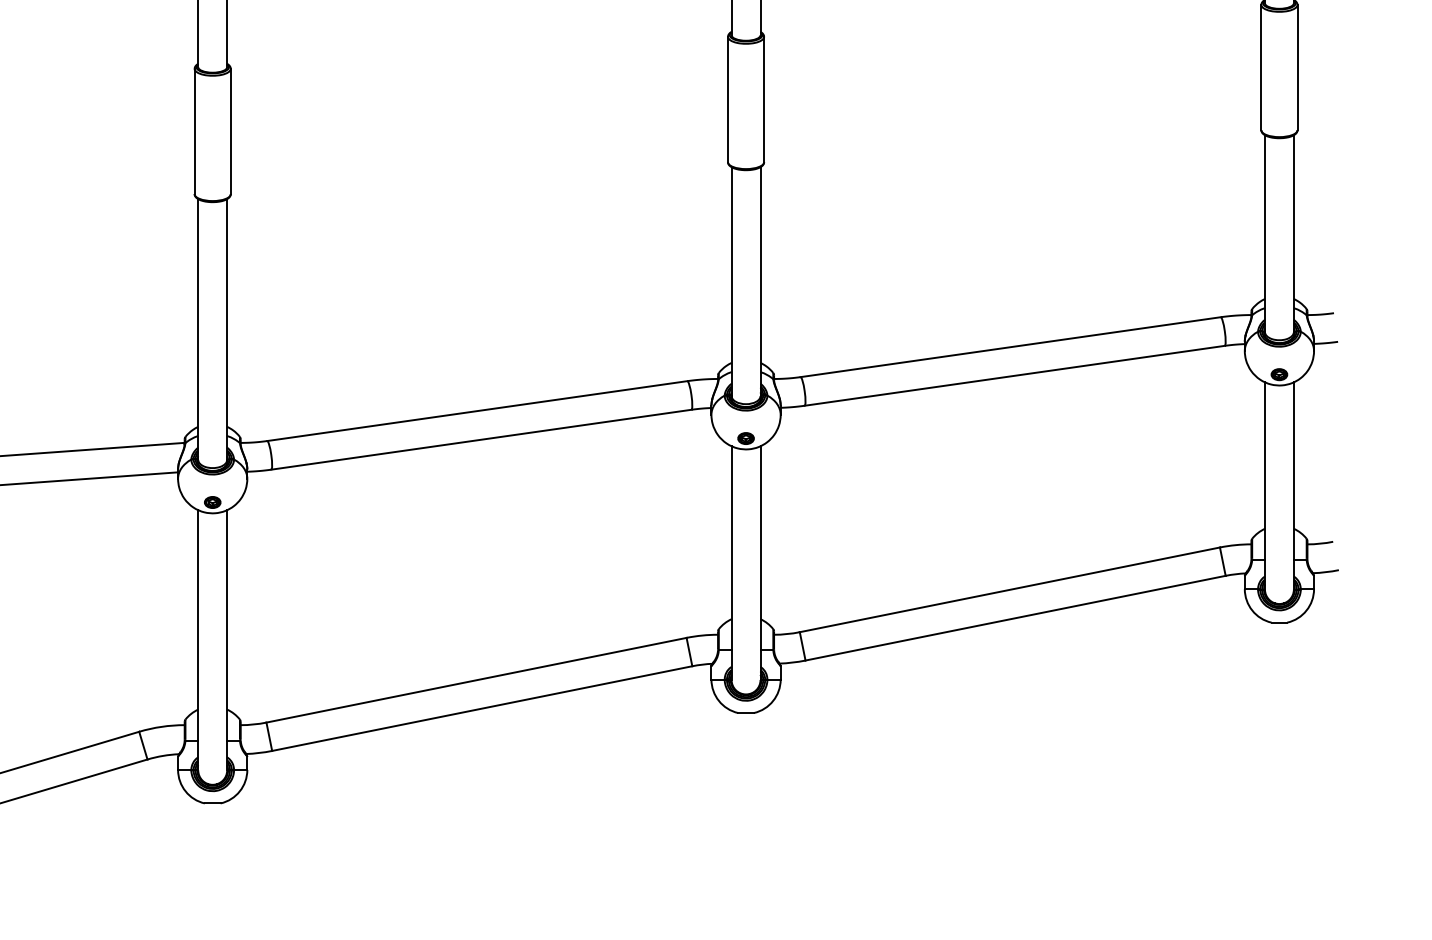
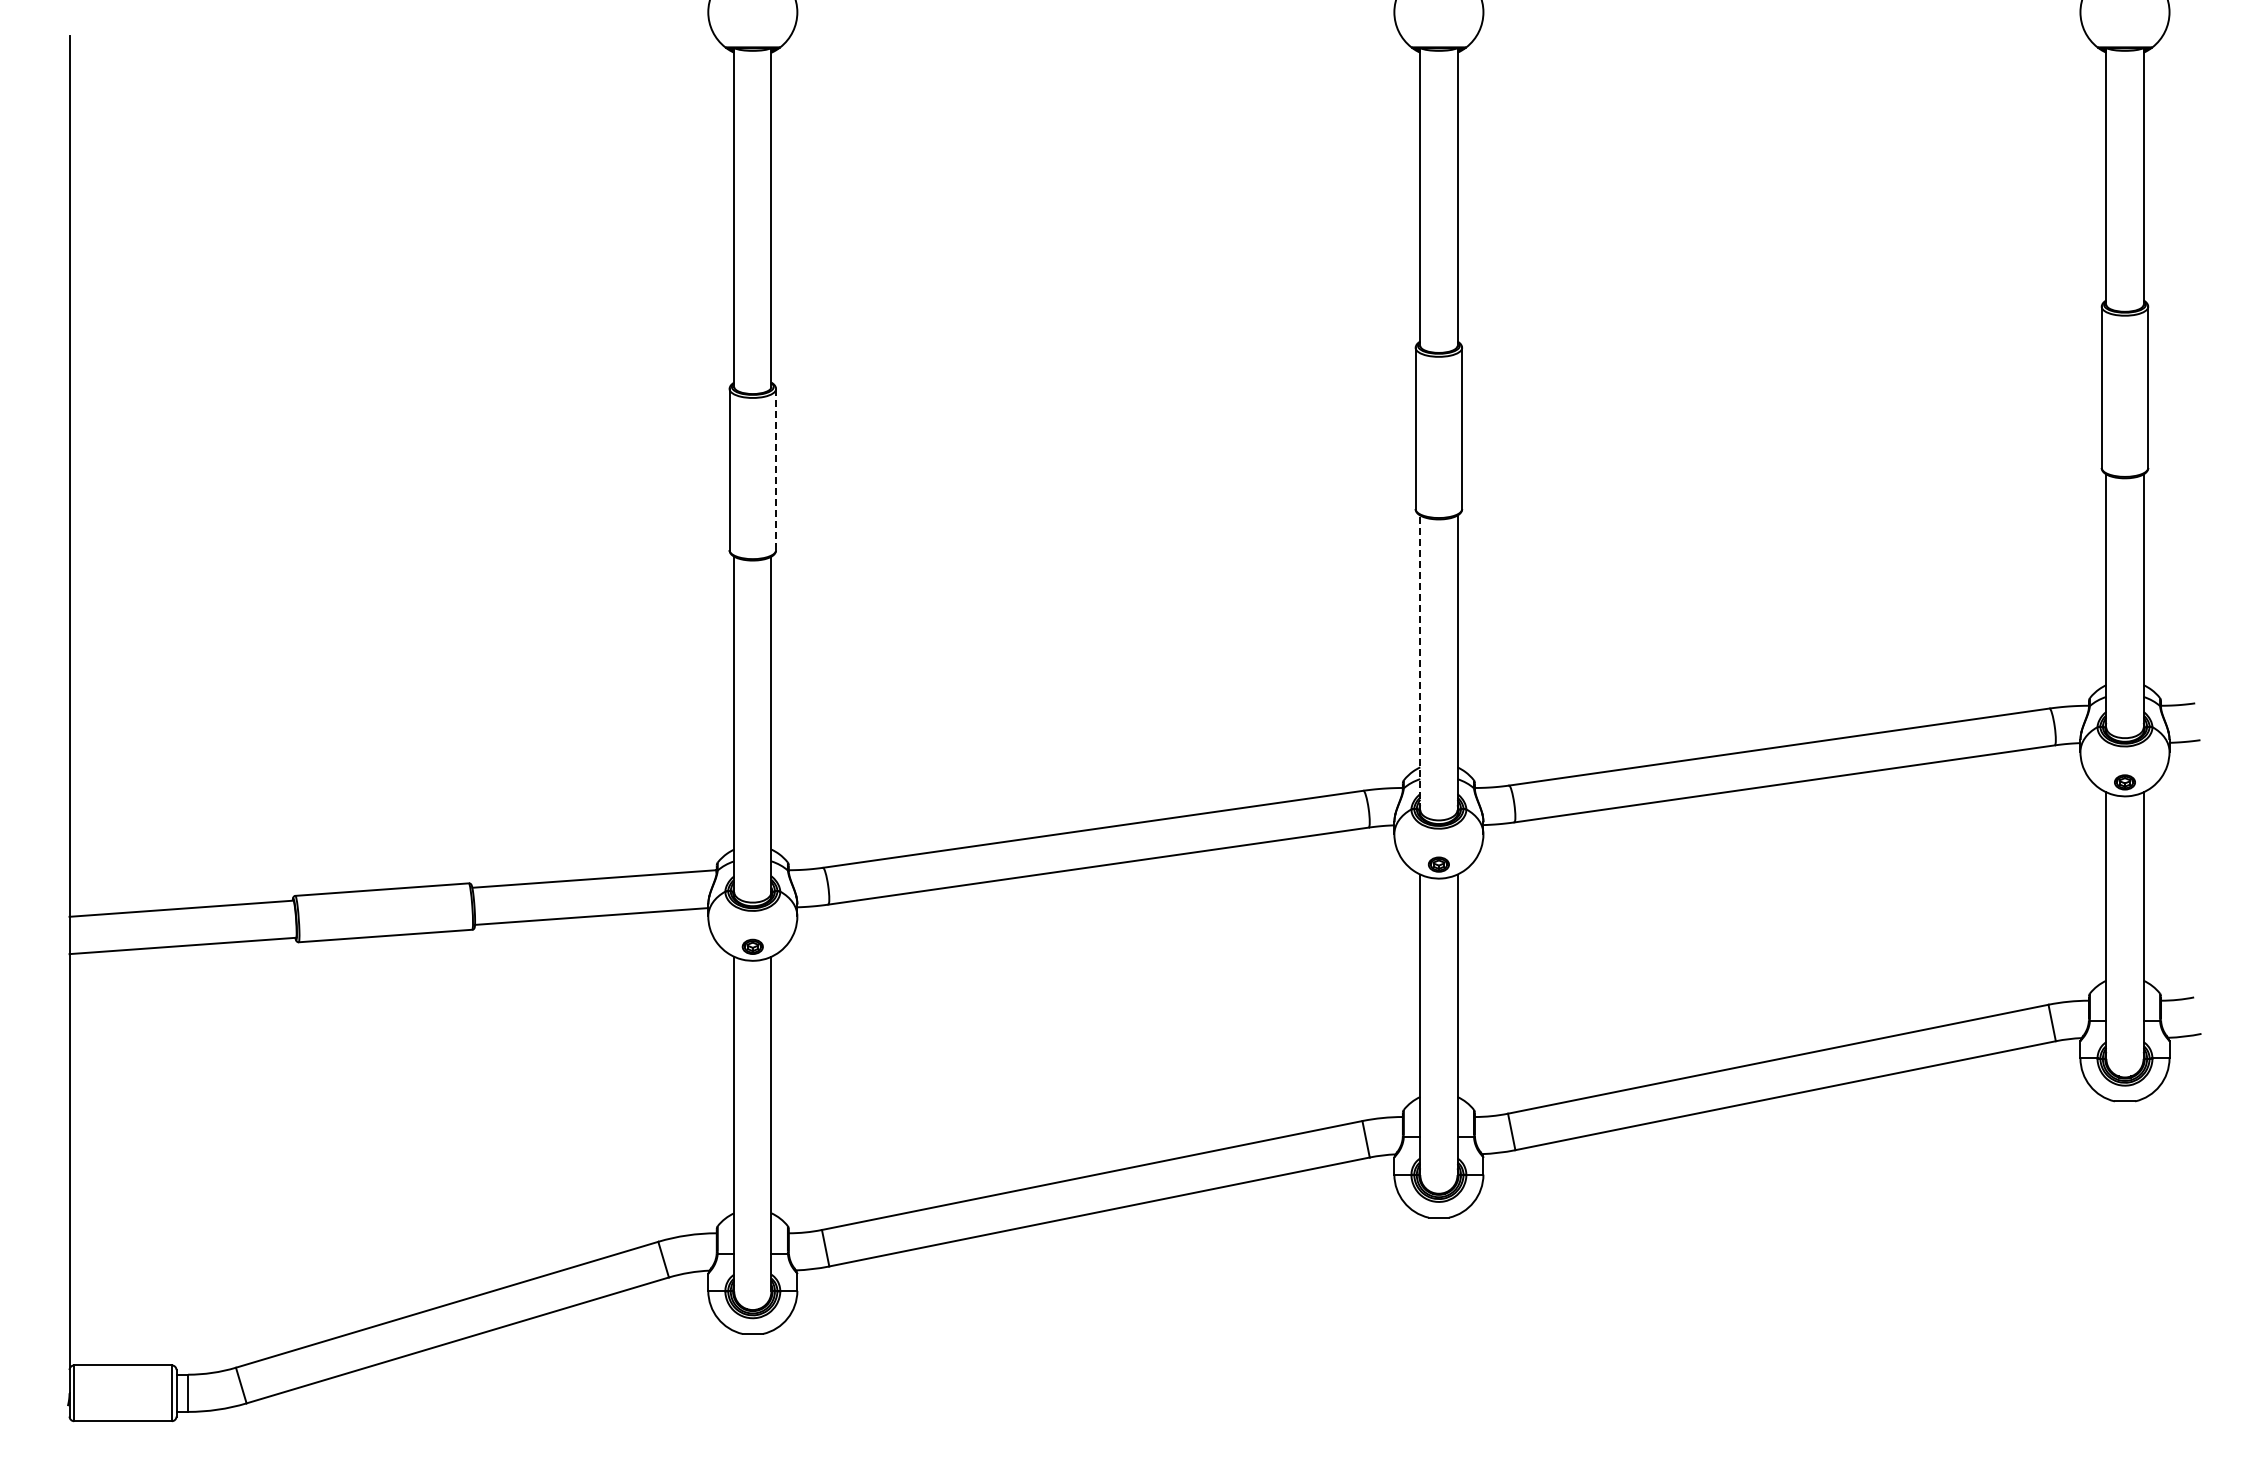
line: (231, 131) -> (776, 469), solid -> dashed
line: (731, 281) -> (1420, 662), solid -> dashed

